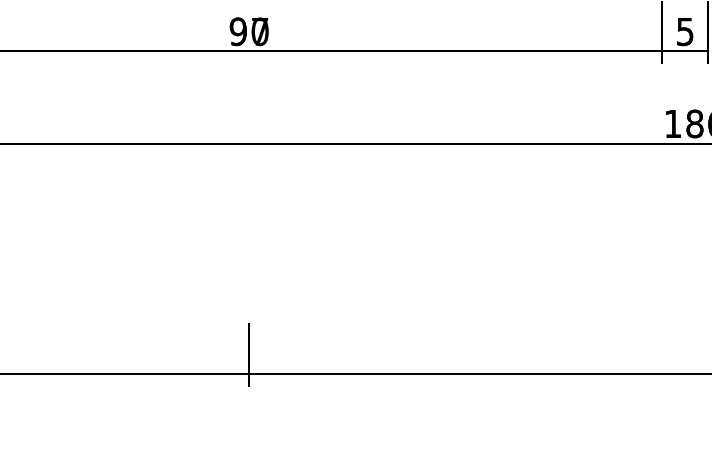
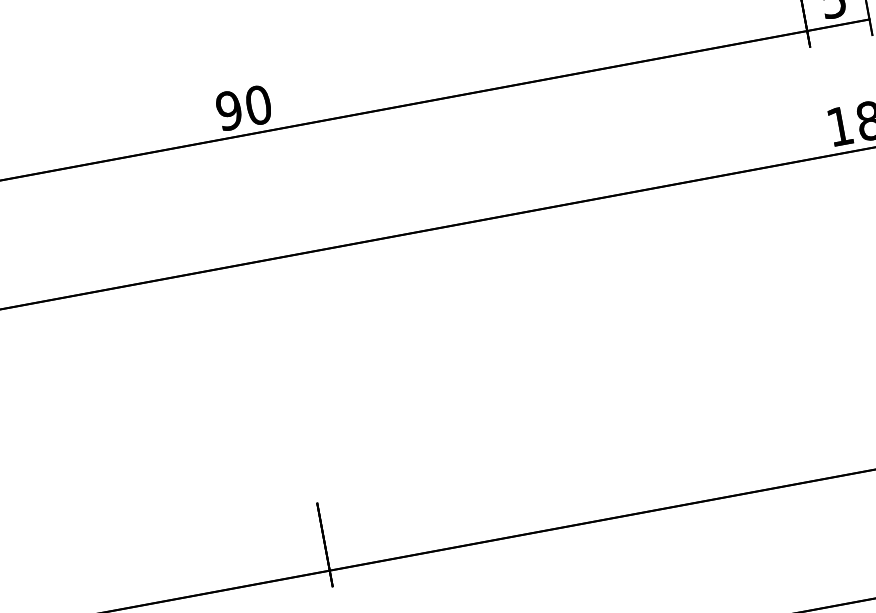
text: (259, 31) -> (257, 105), 97 -> 90

